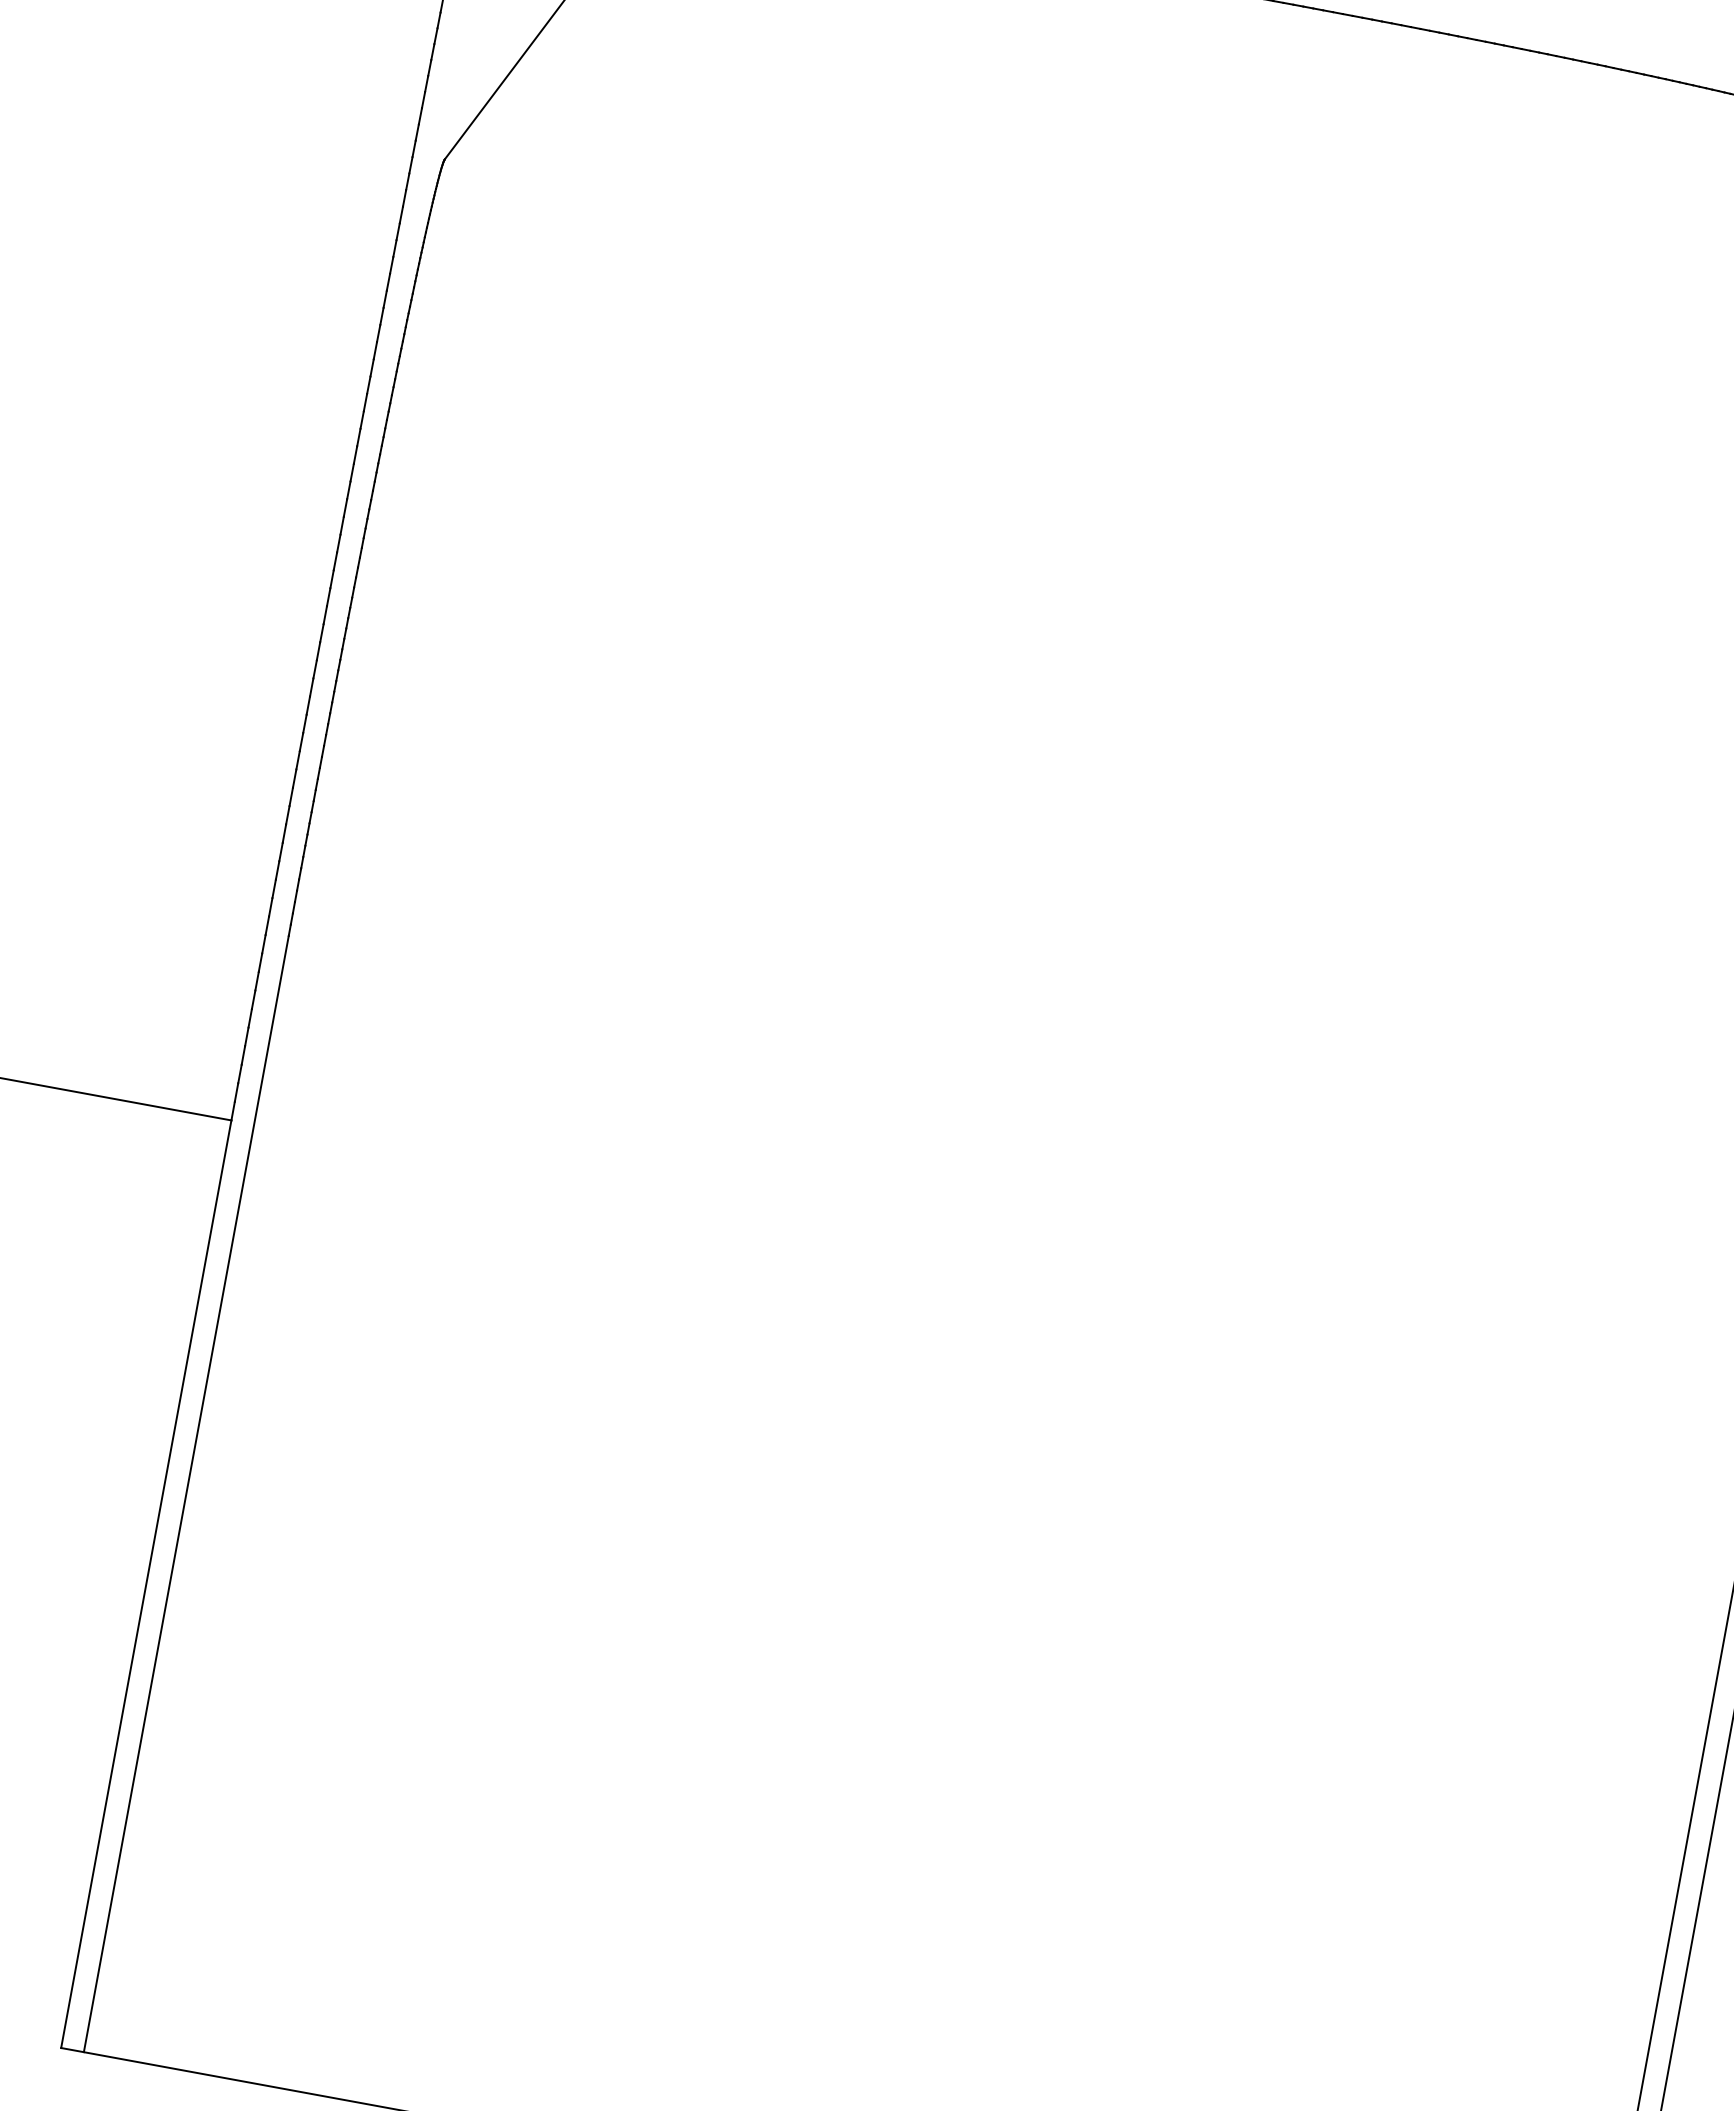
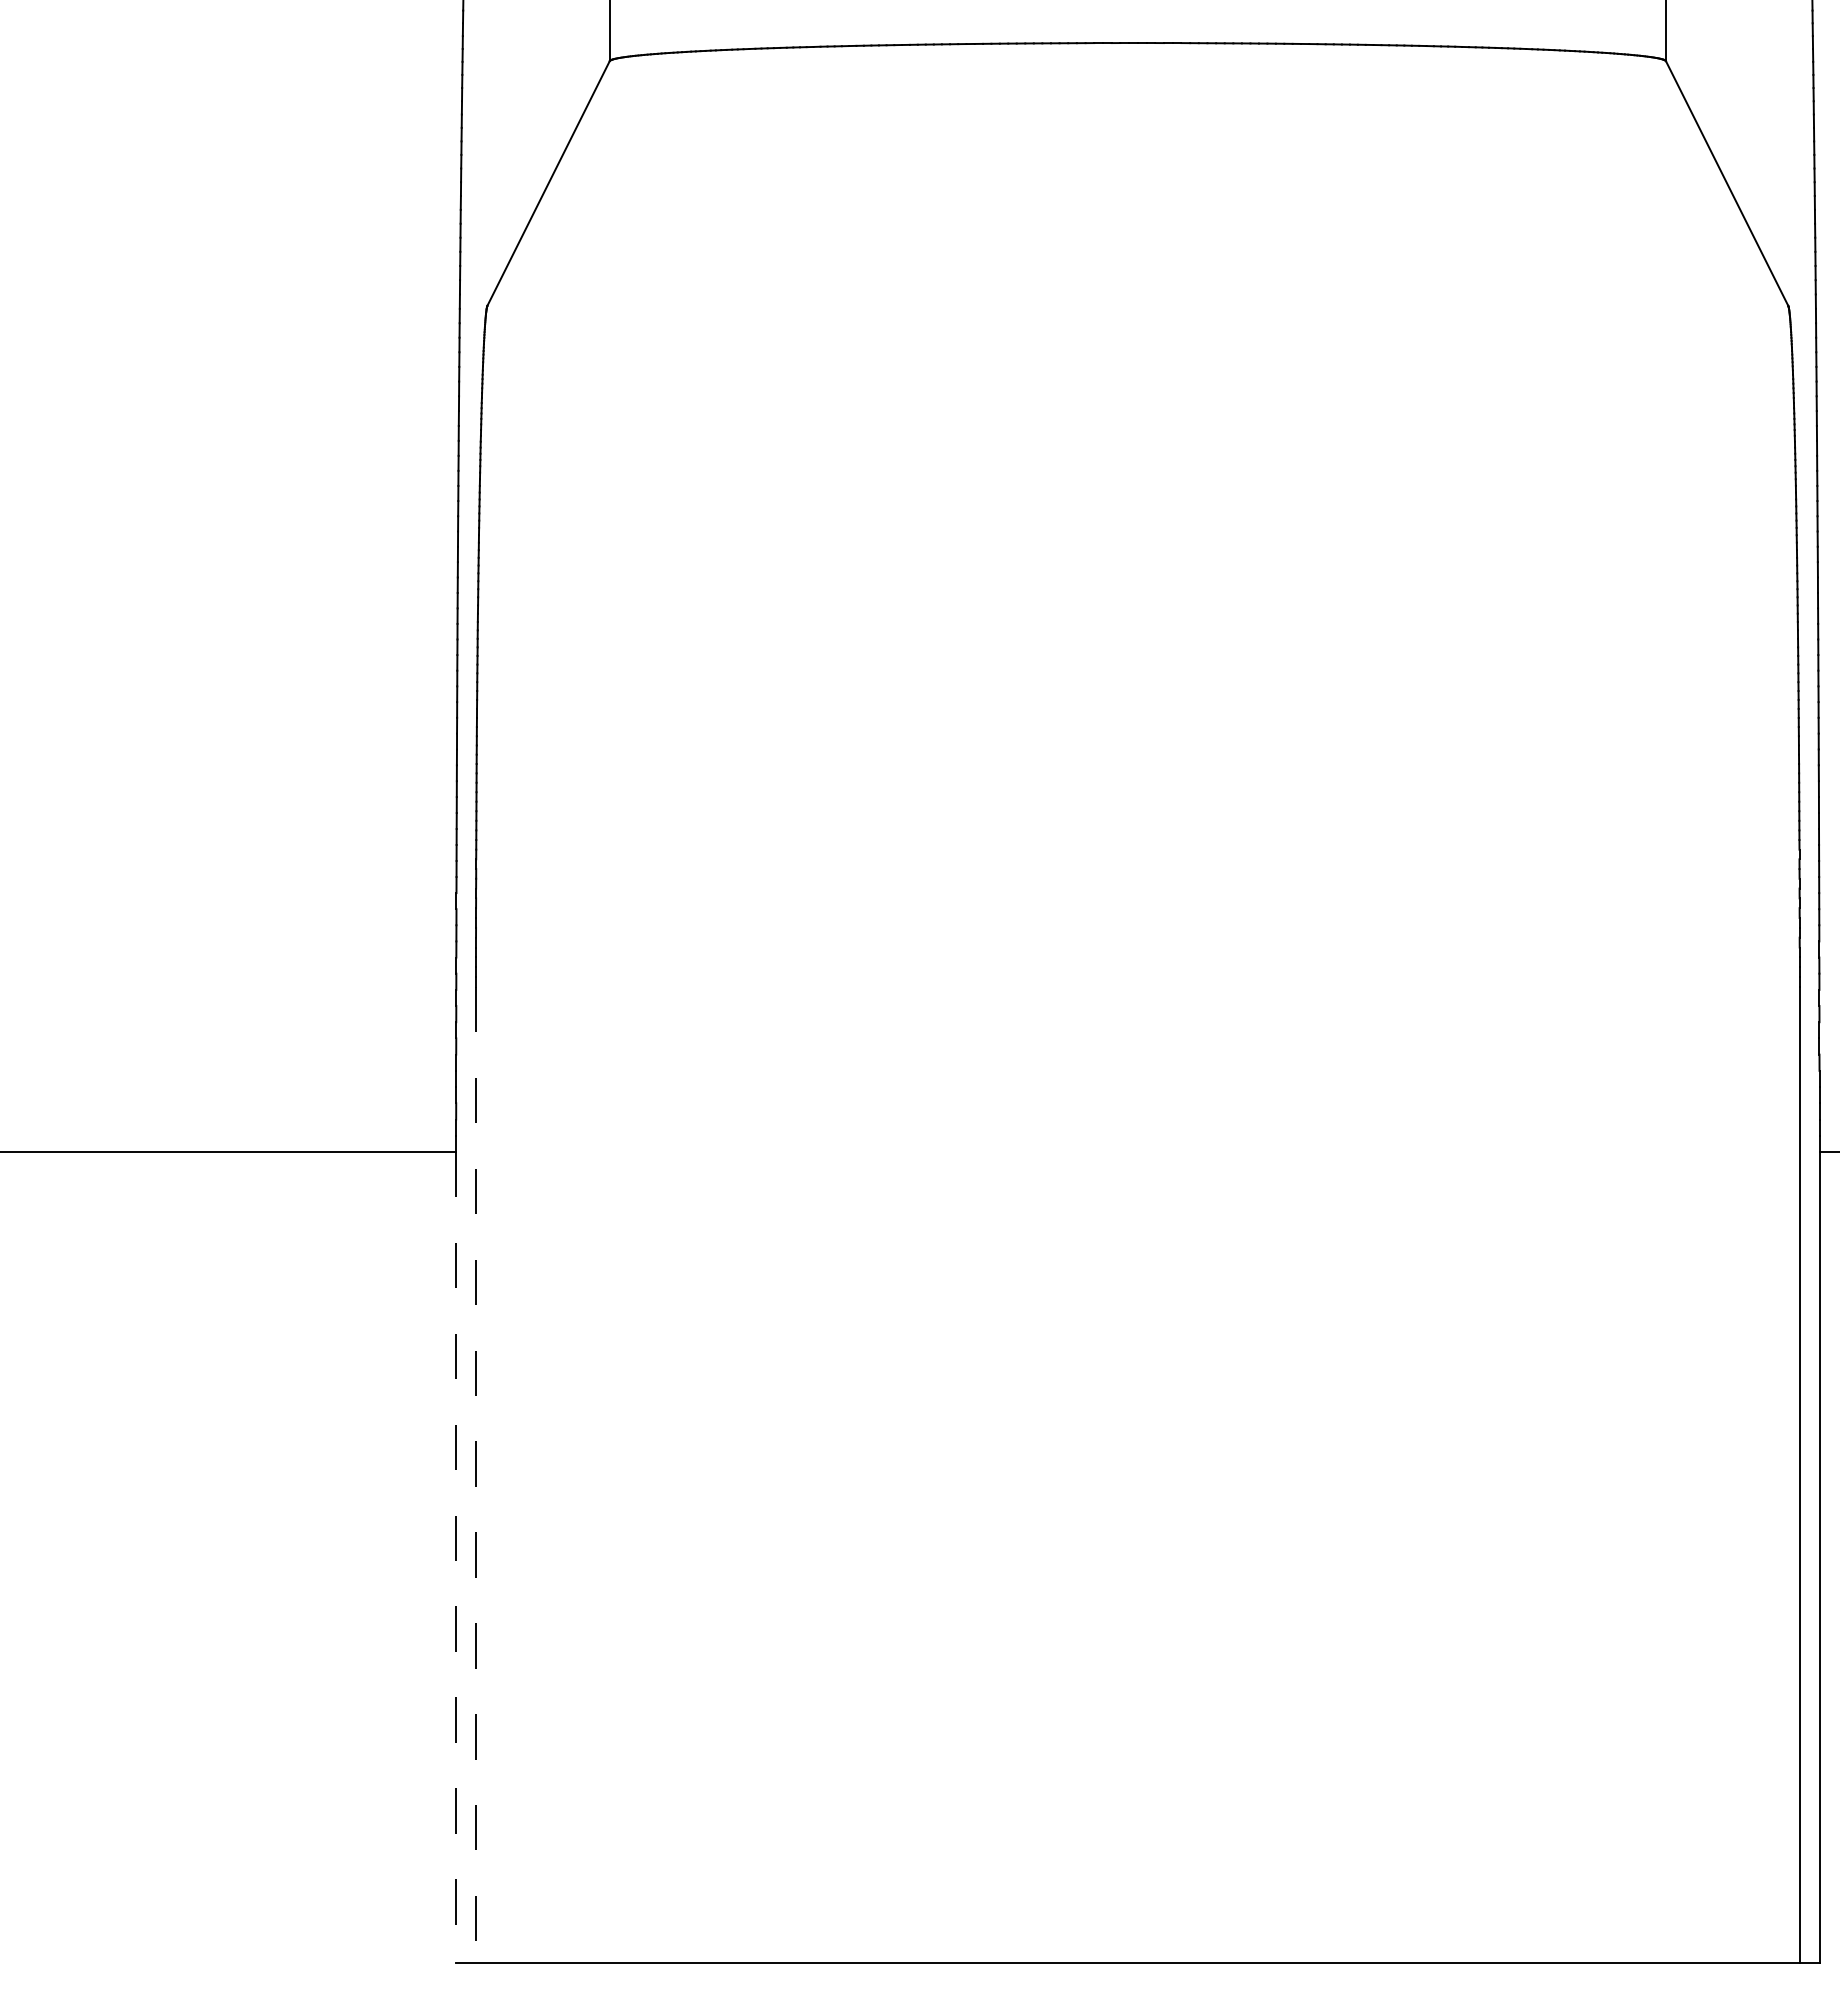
line: (186, 1494) -> (476, 1475), solid -> dashed
line: (146, 1584) -> (456, 1557), solid -> dashed

